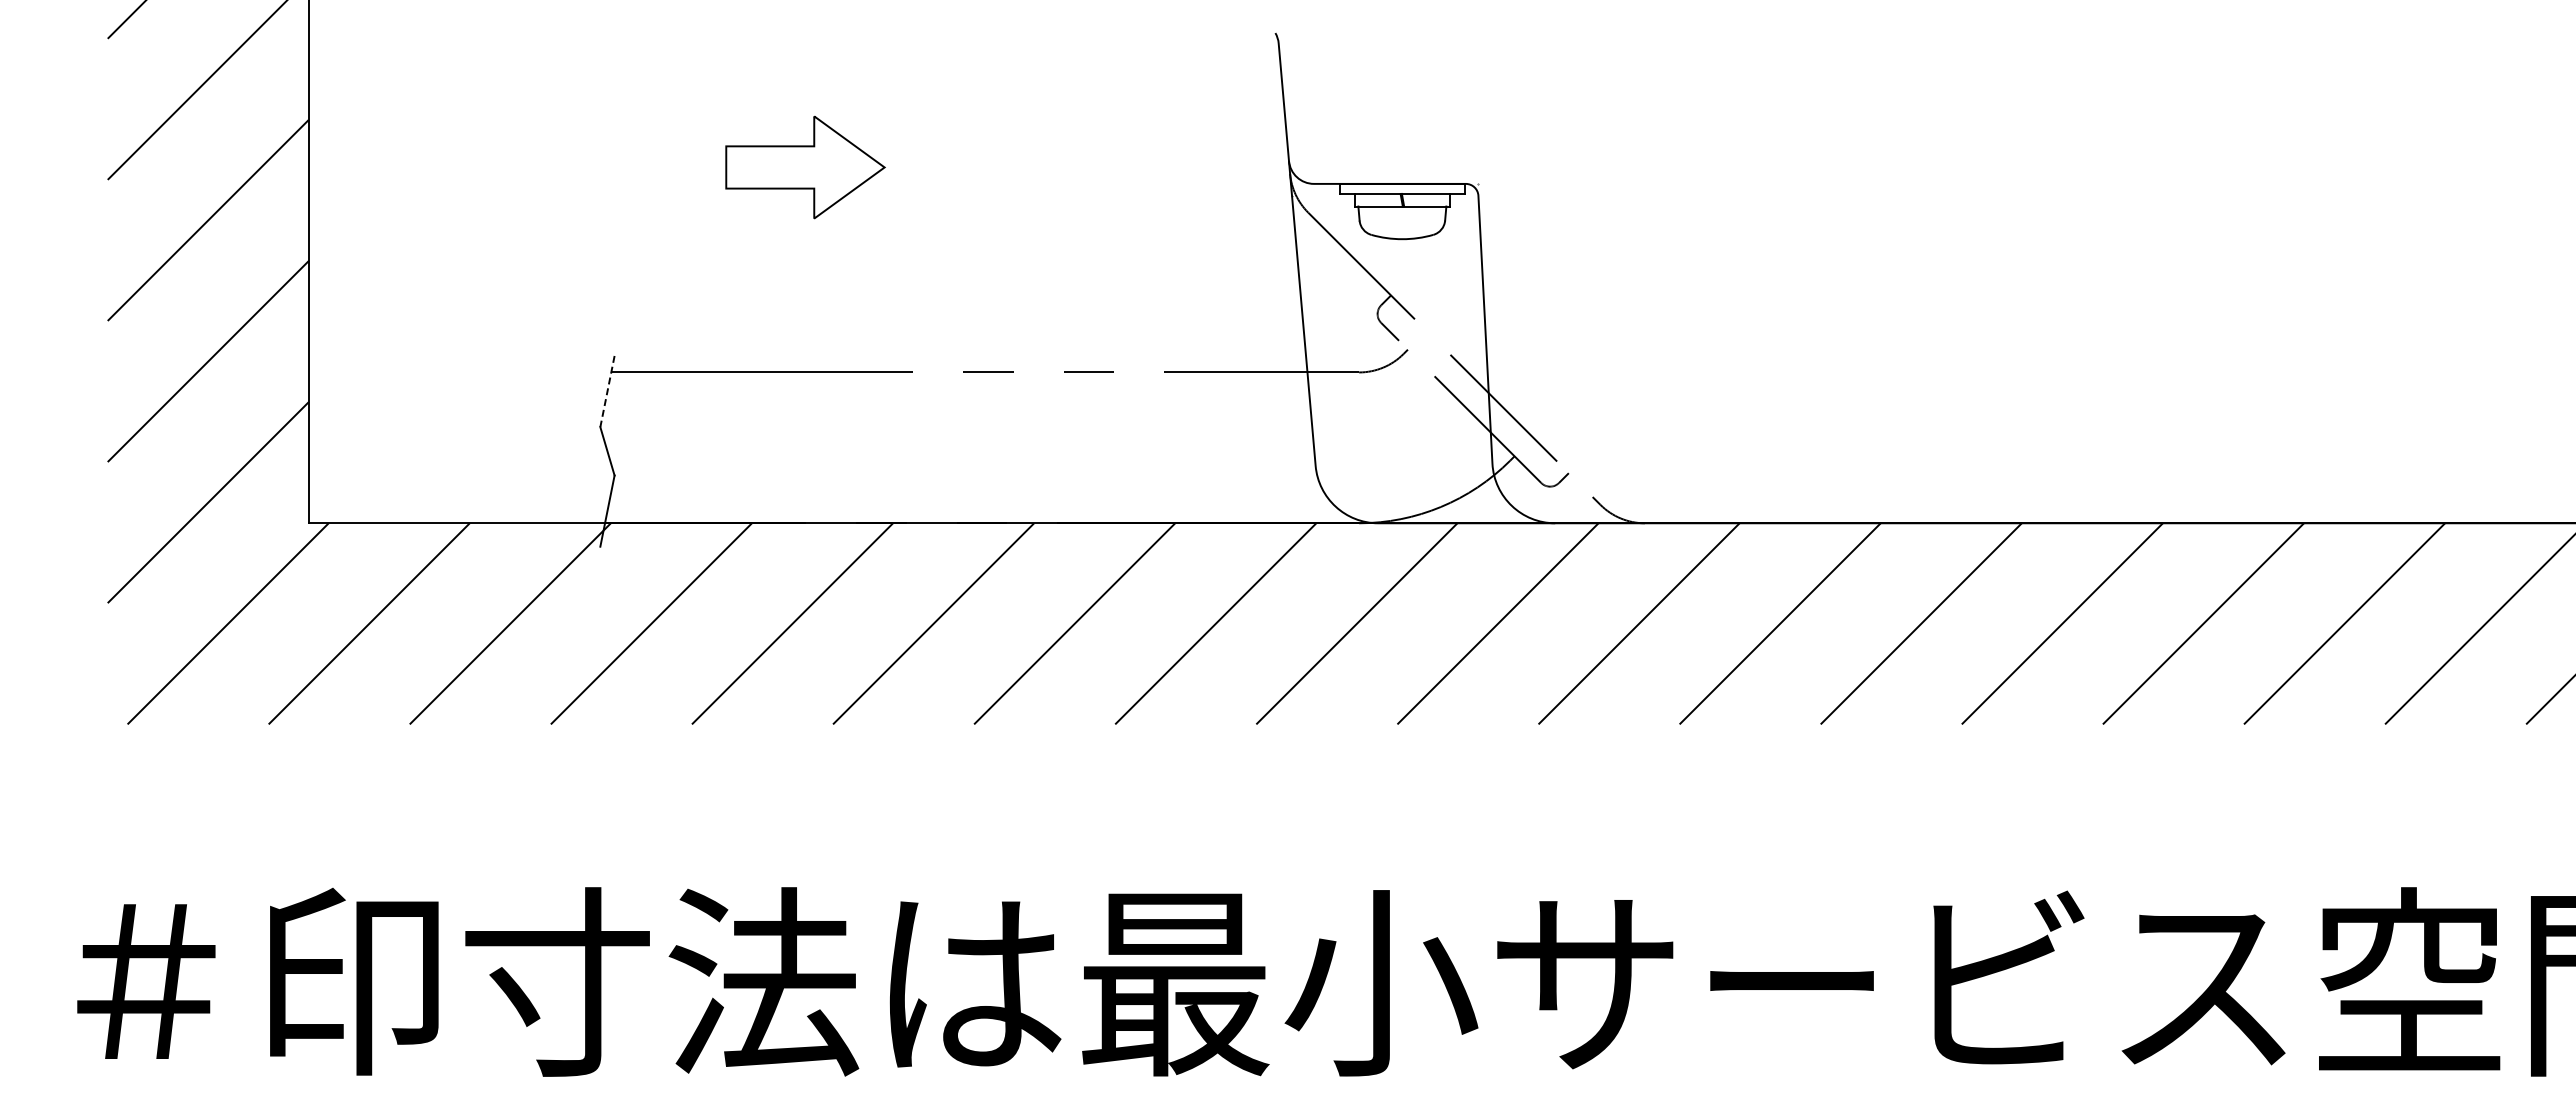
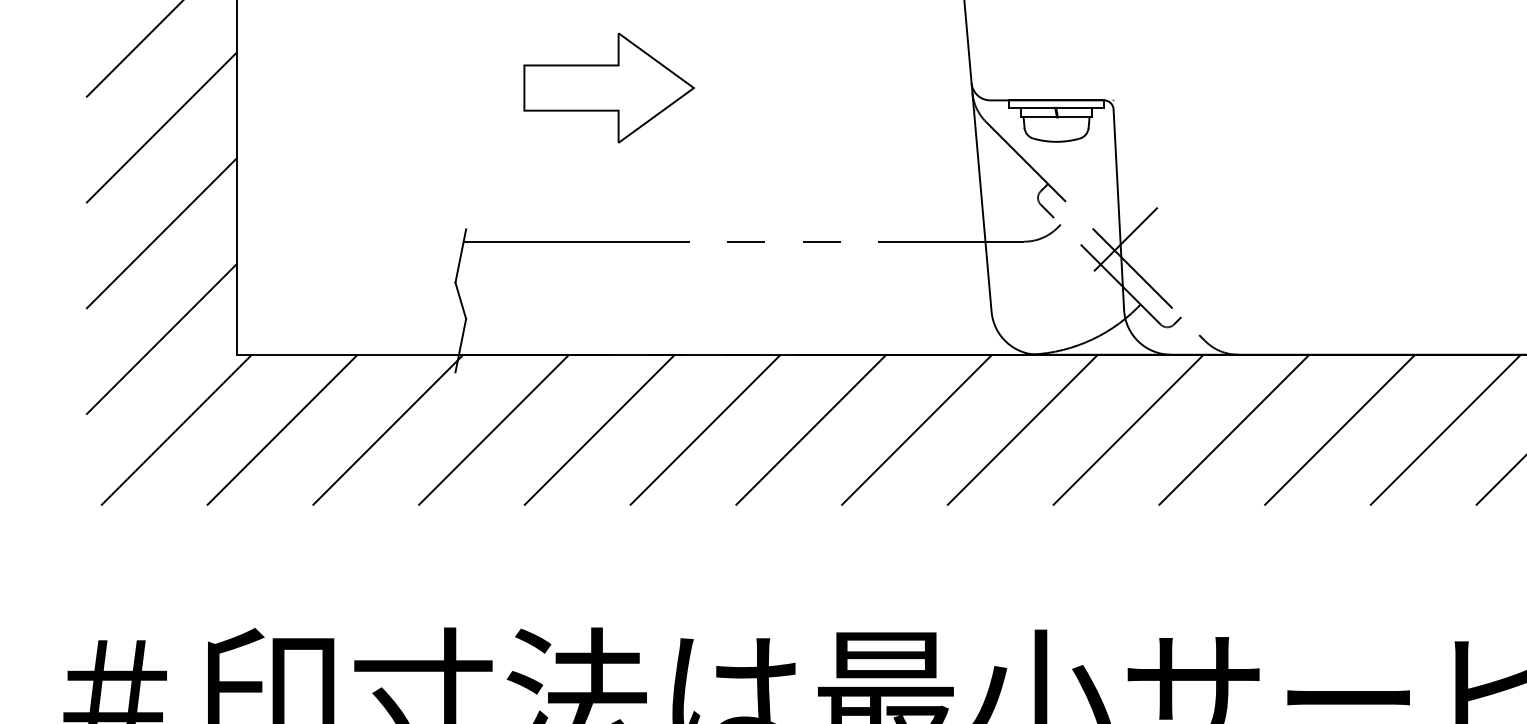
part: (805, 167) -> (609, 88), size x1.43
line: (1494, 368) -> (1125, 238), added
line: (607, 392) -> (460, 256), dashed -> solid

